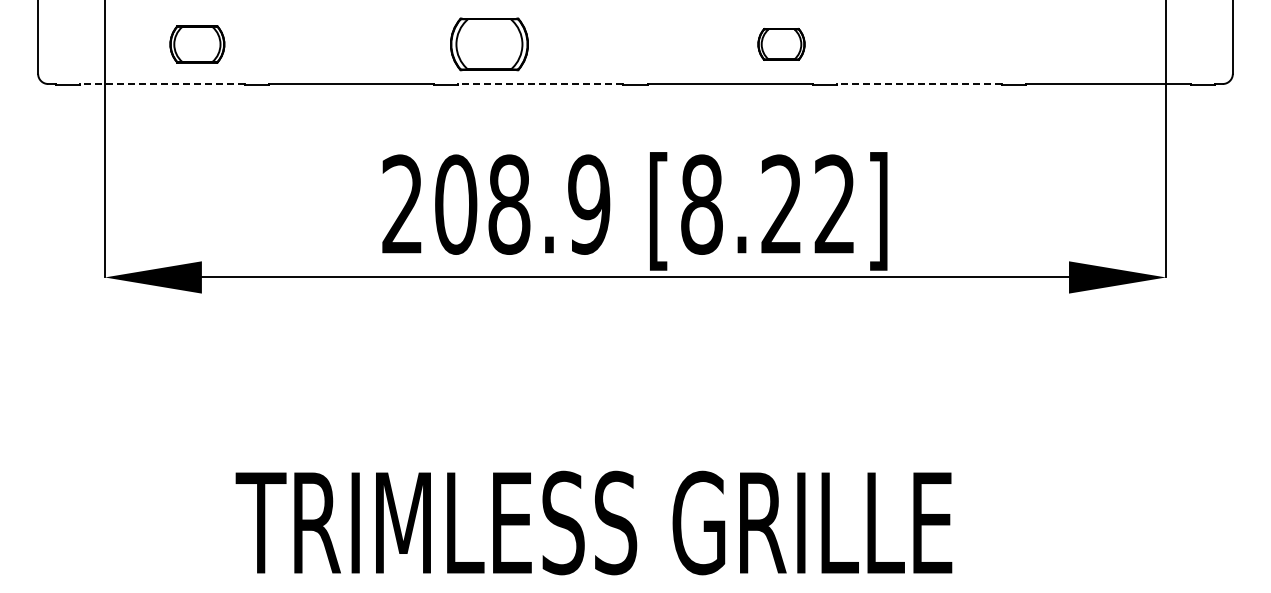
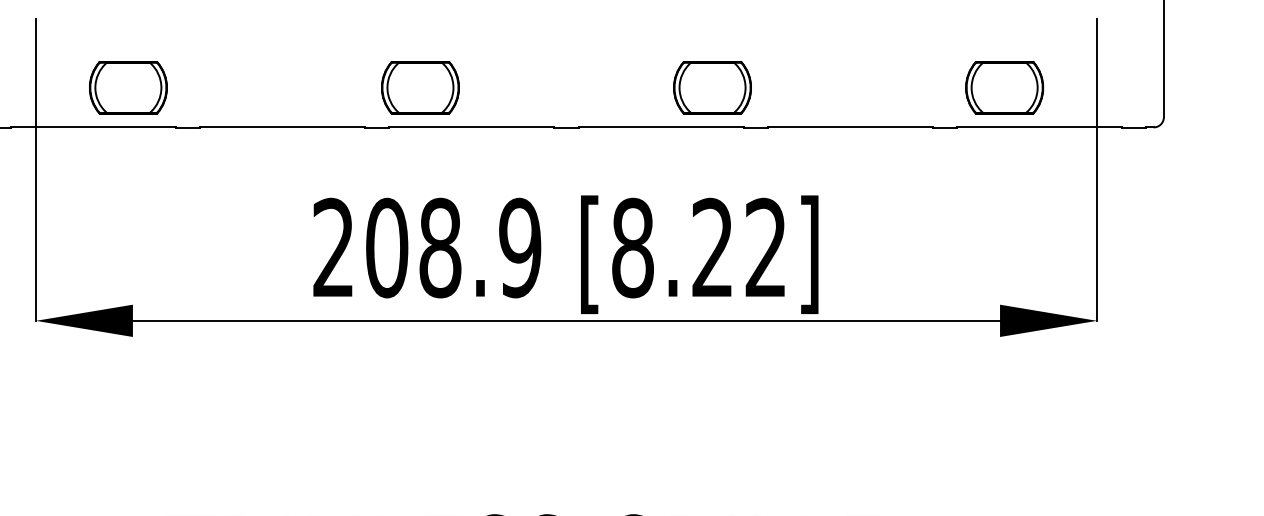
part: (197, 44) -> (128, 87), size x1.43
part: (781, 44) -> (712, 87), size x1.67
part: (1073, 44) -> (1004, 87), added
line: (162, 84) -> (93, 127), dashed -> solid
line: (540, 84) -> (471, 127), dashed -> solid
line: (919, 84) -> (850, 127), dashed -> solid

